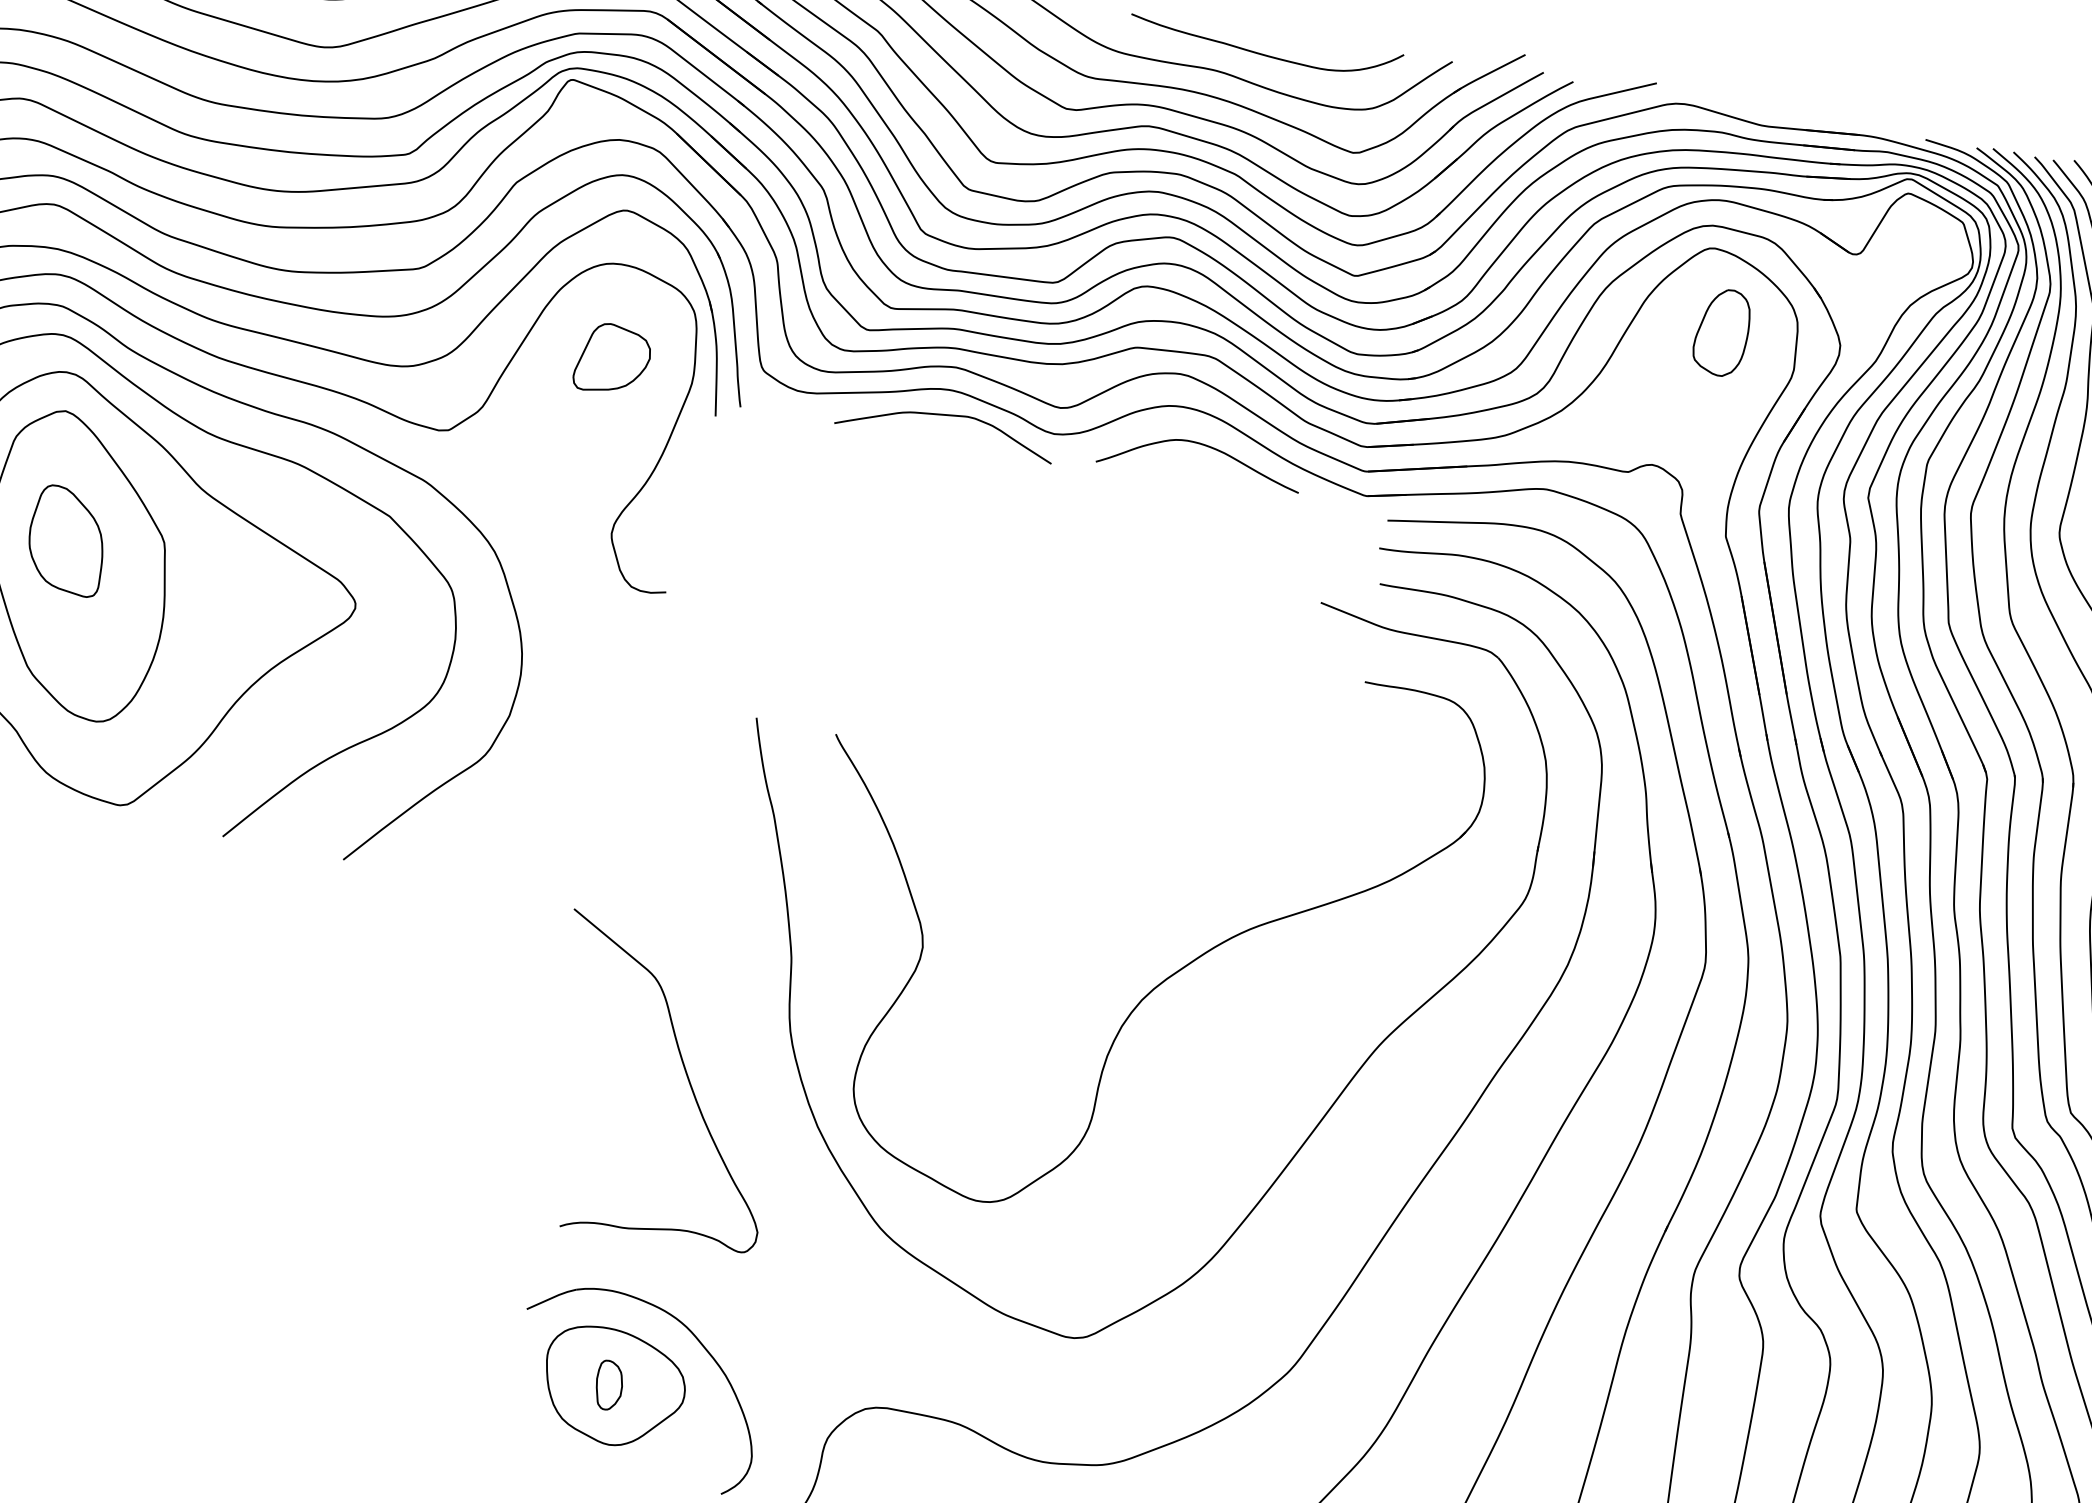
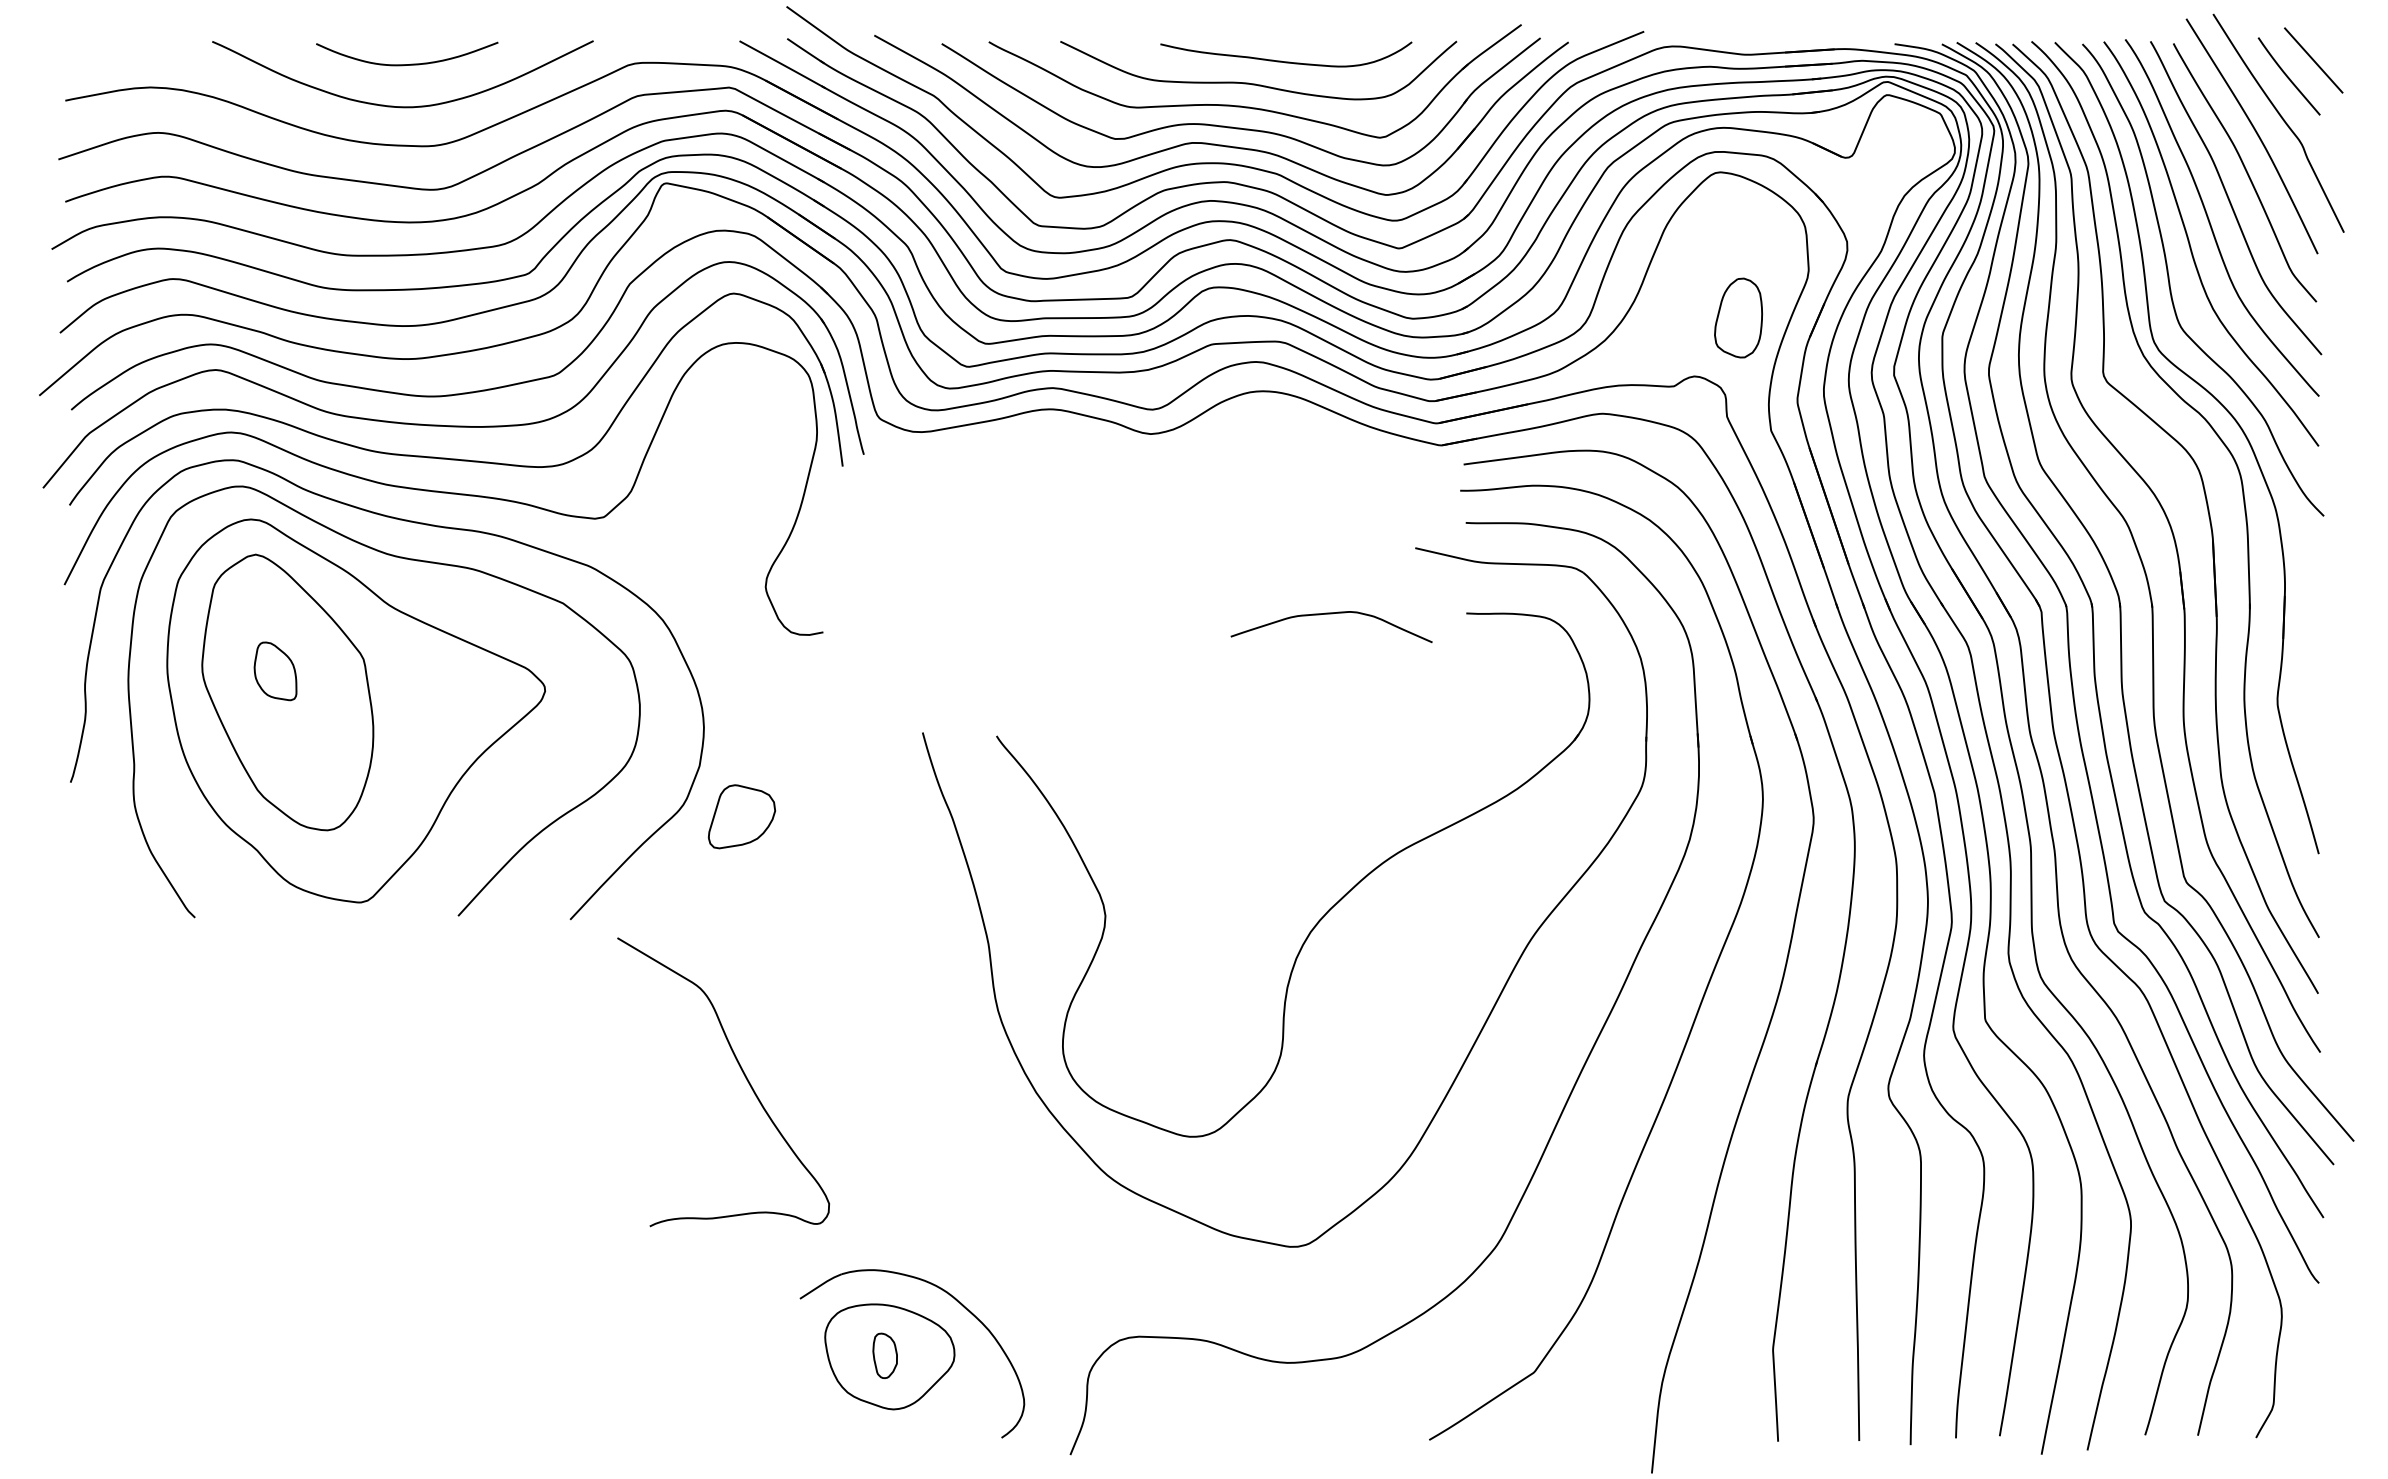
part: (1722, 331) -> (1738, 317), moved
part: (612, 358) -> (741, 816), moved
curve: (947, 416) -> (1331, 614), moved
curve: (1201, 445) -> (1285, 423), removed
part: (67, 540) -> (275, 671), size x0.6
curve: (686, 1075) -> (742, 1072), moved

